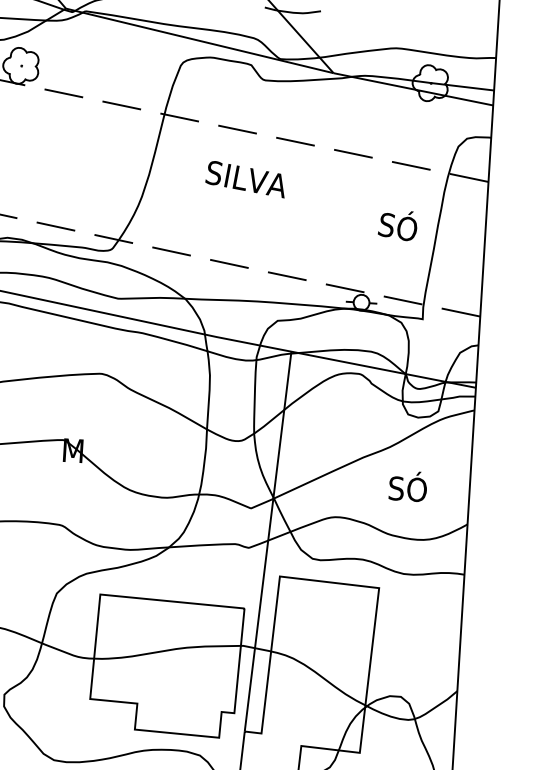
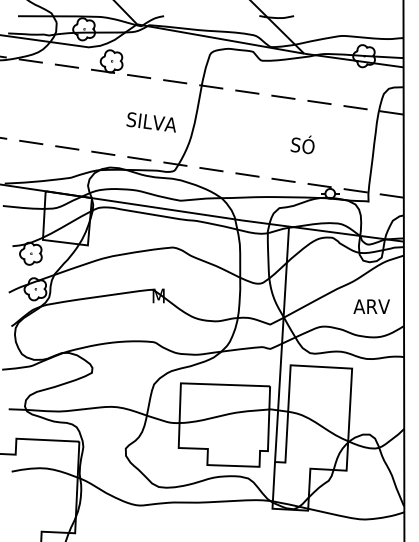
text: (244, 179) -> (150, 122), moved
text: (397, 224) -> (302, 144), moved
text: (417, 486) -> (371, 304), SÓ -> ARV

